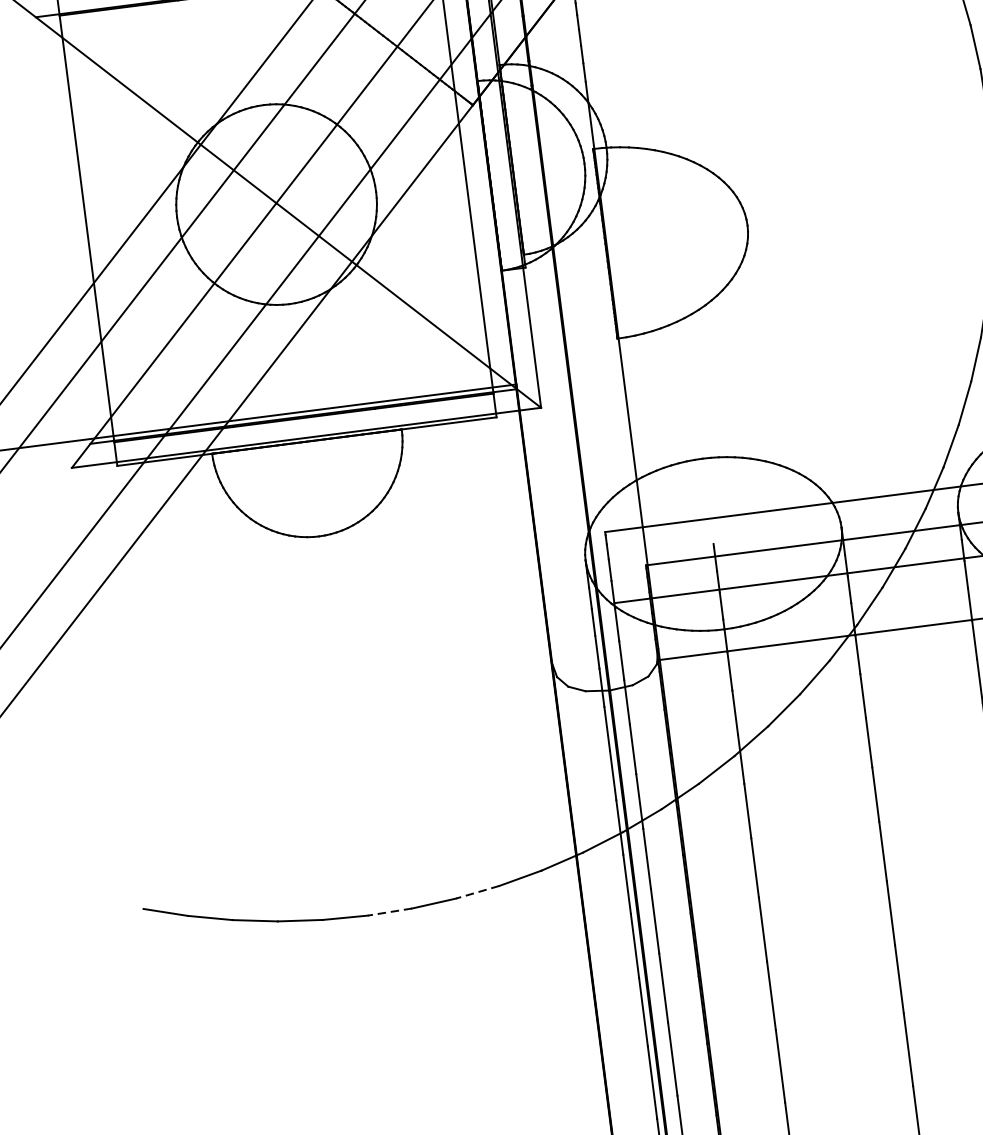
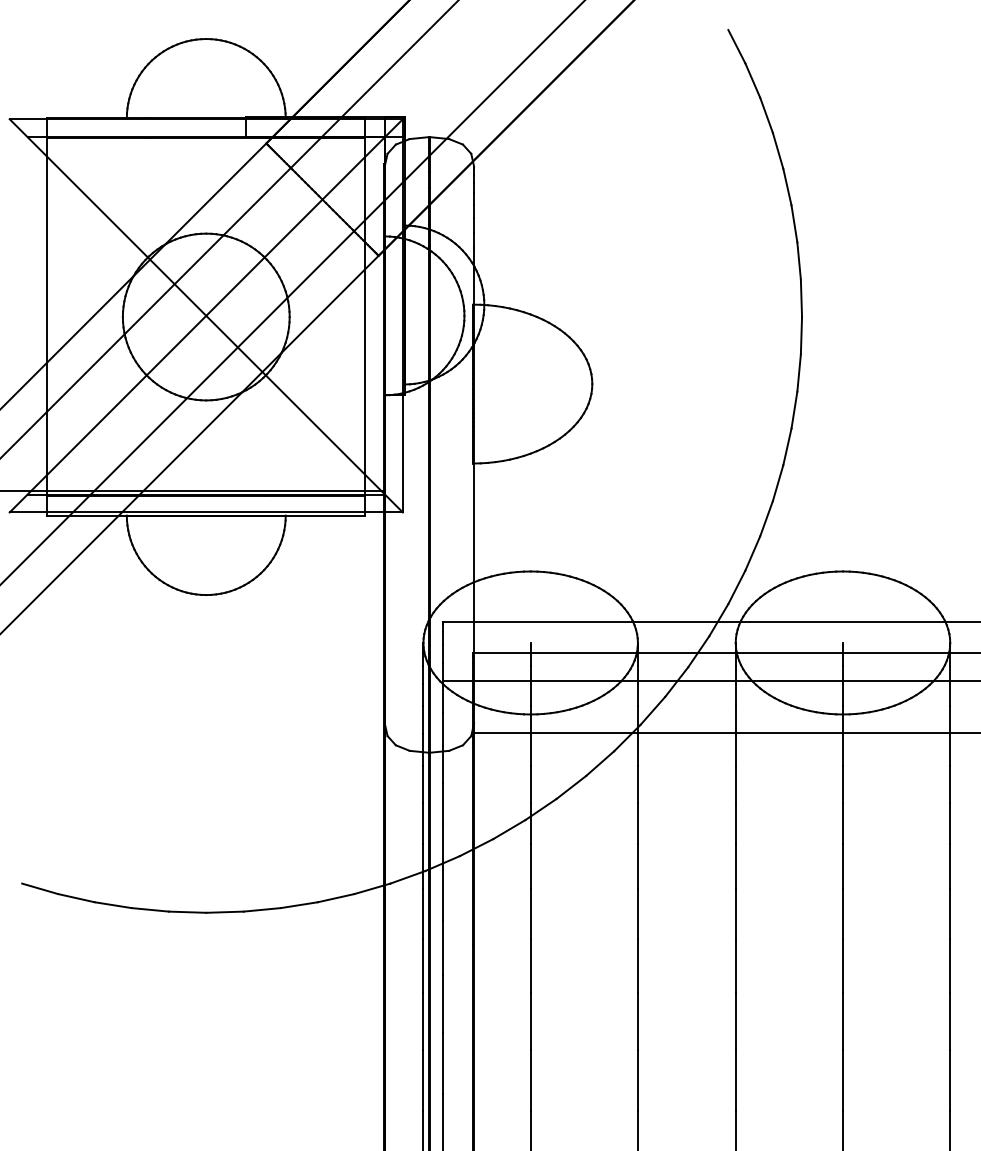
line: (477, 892) -> (299, 905), dashed -> solid
line: (389, 912) -> (224, 912), dashed -> solid

